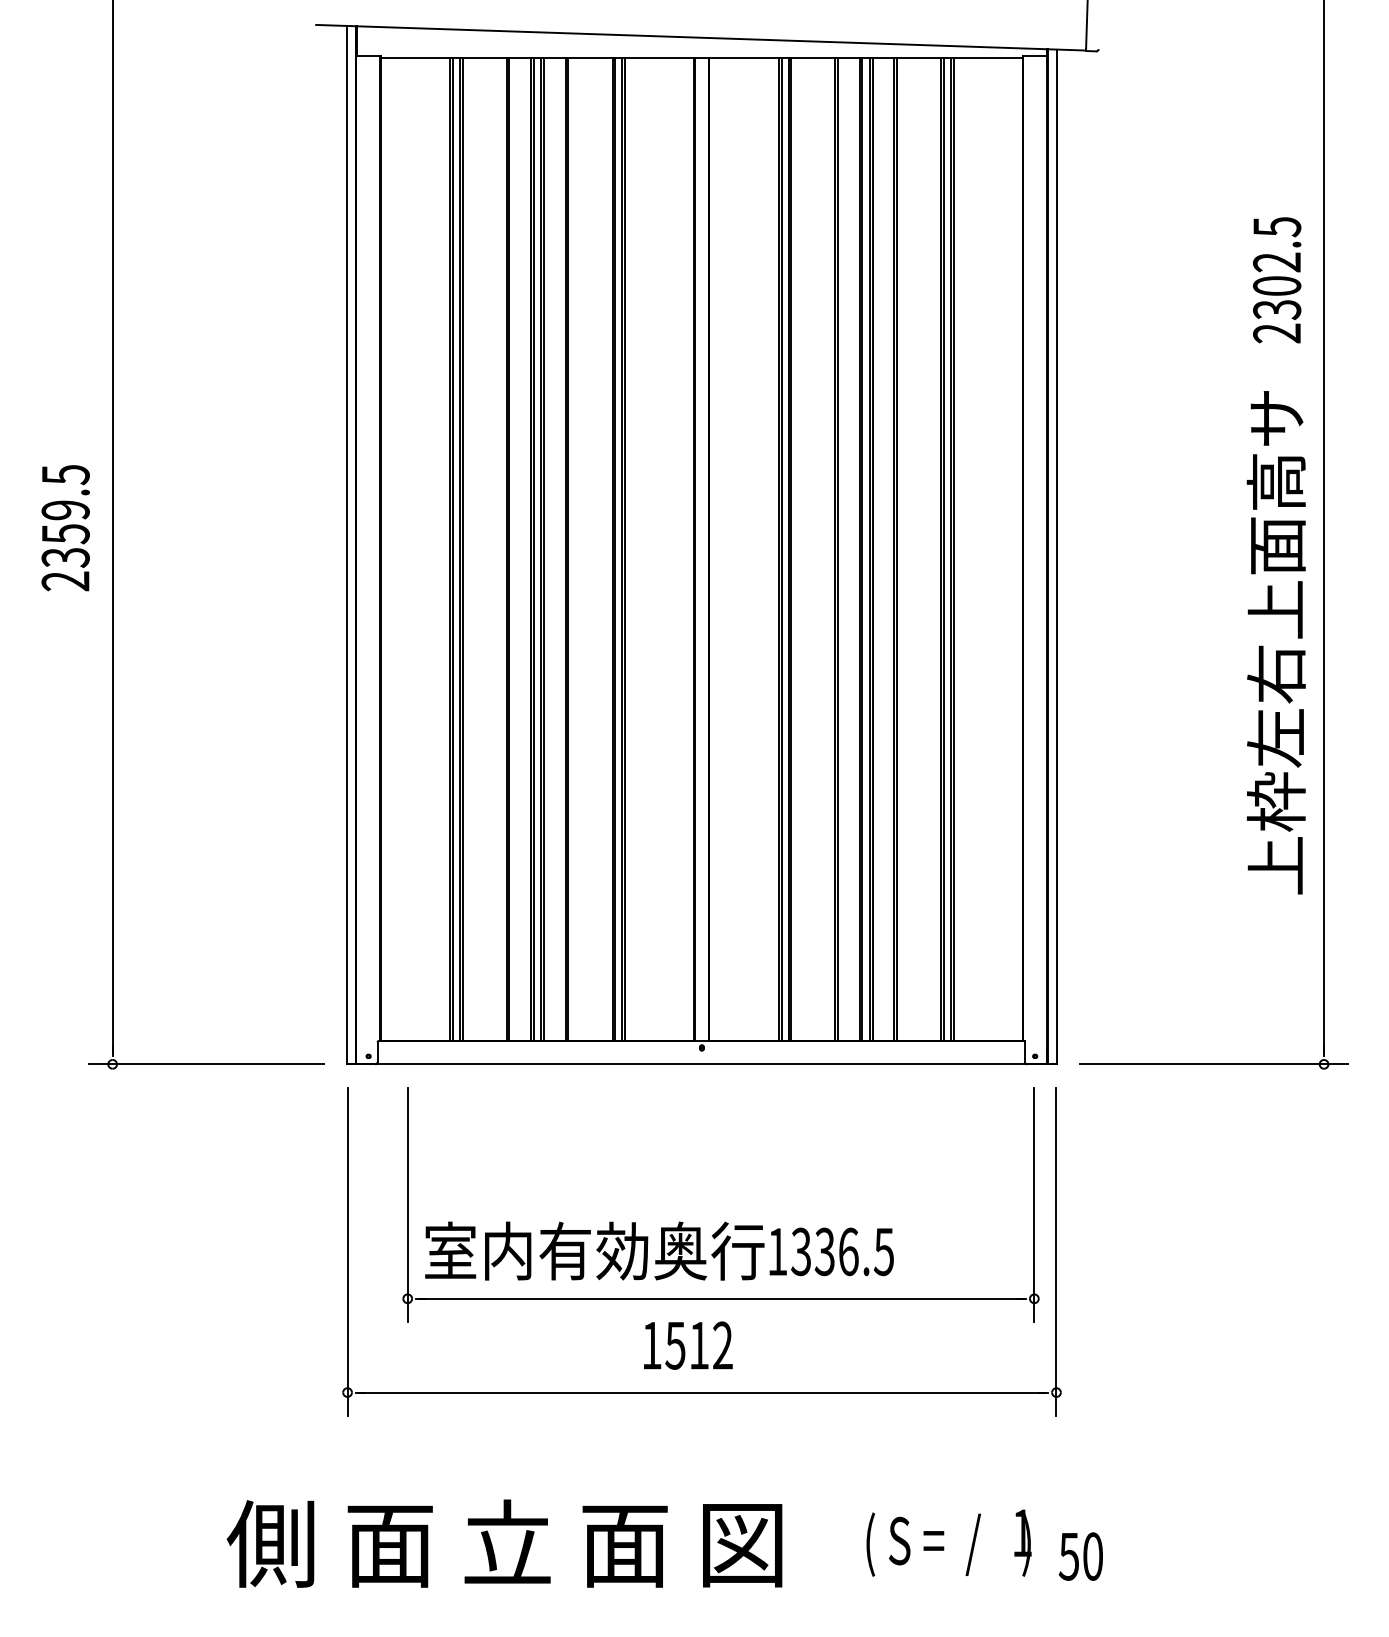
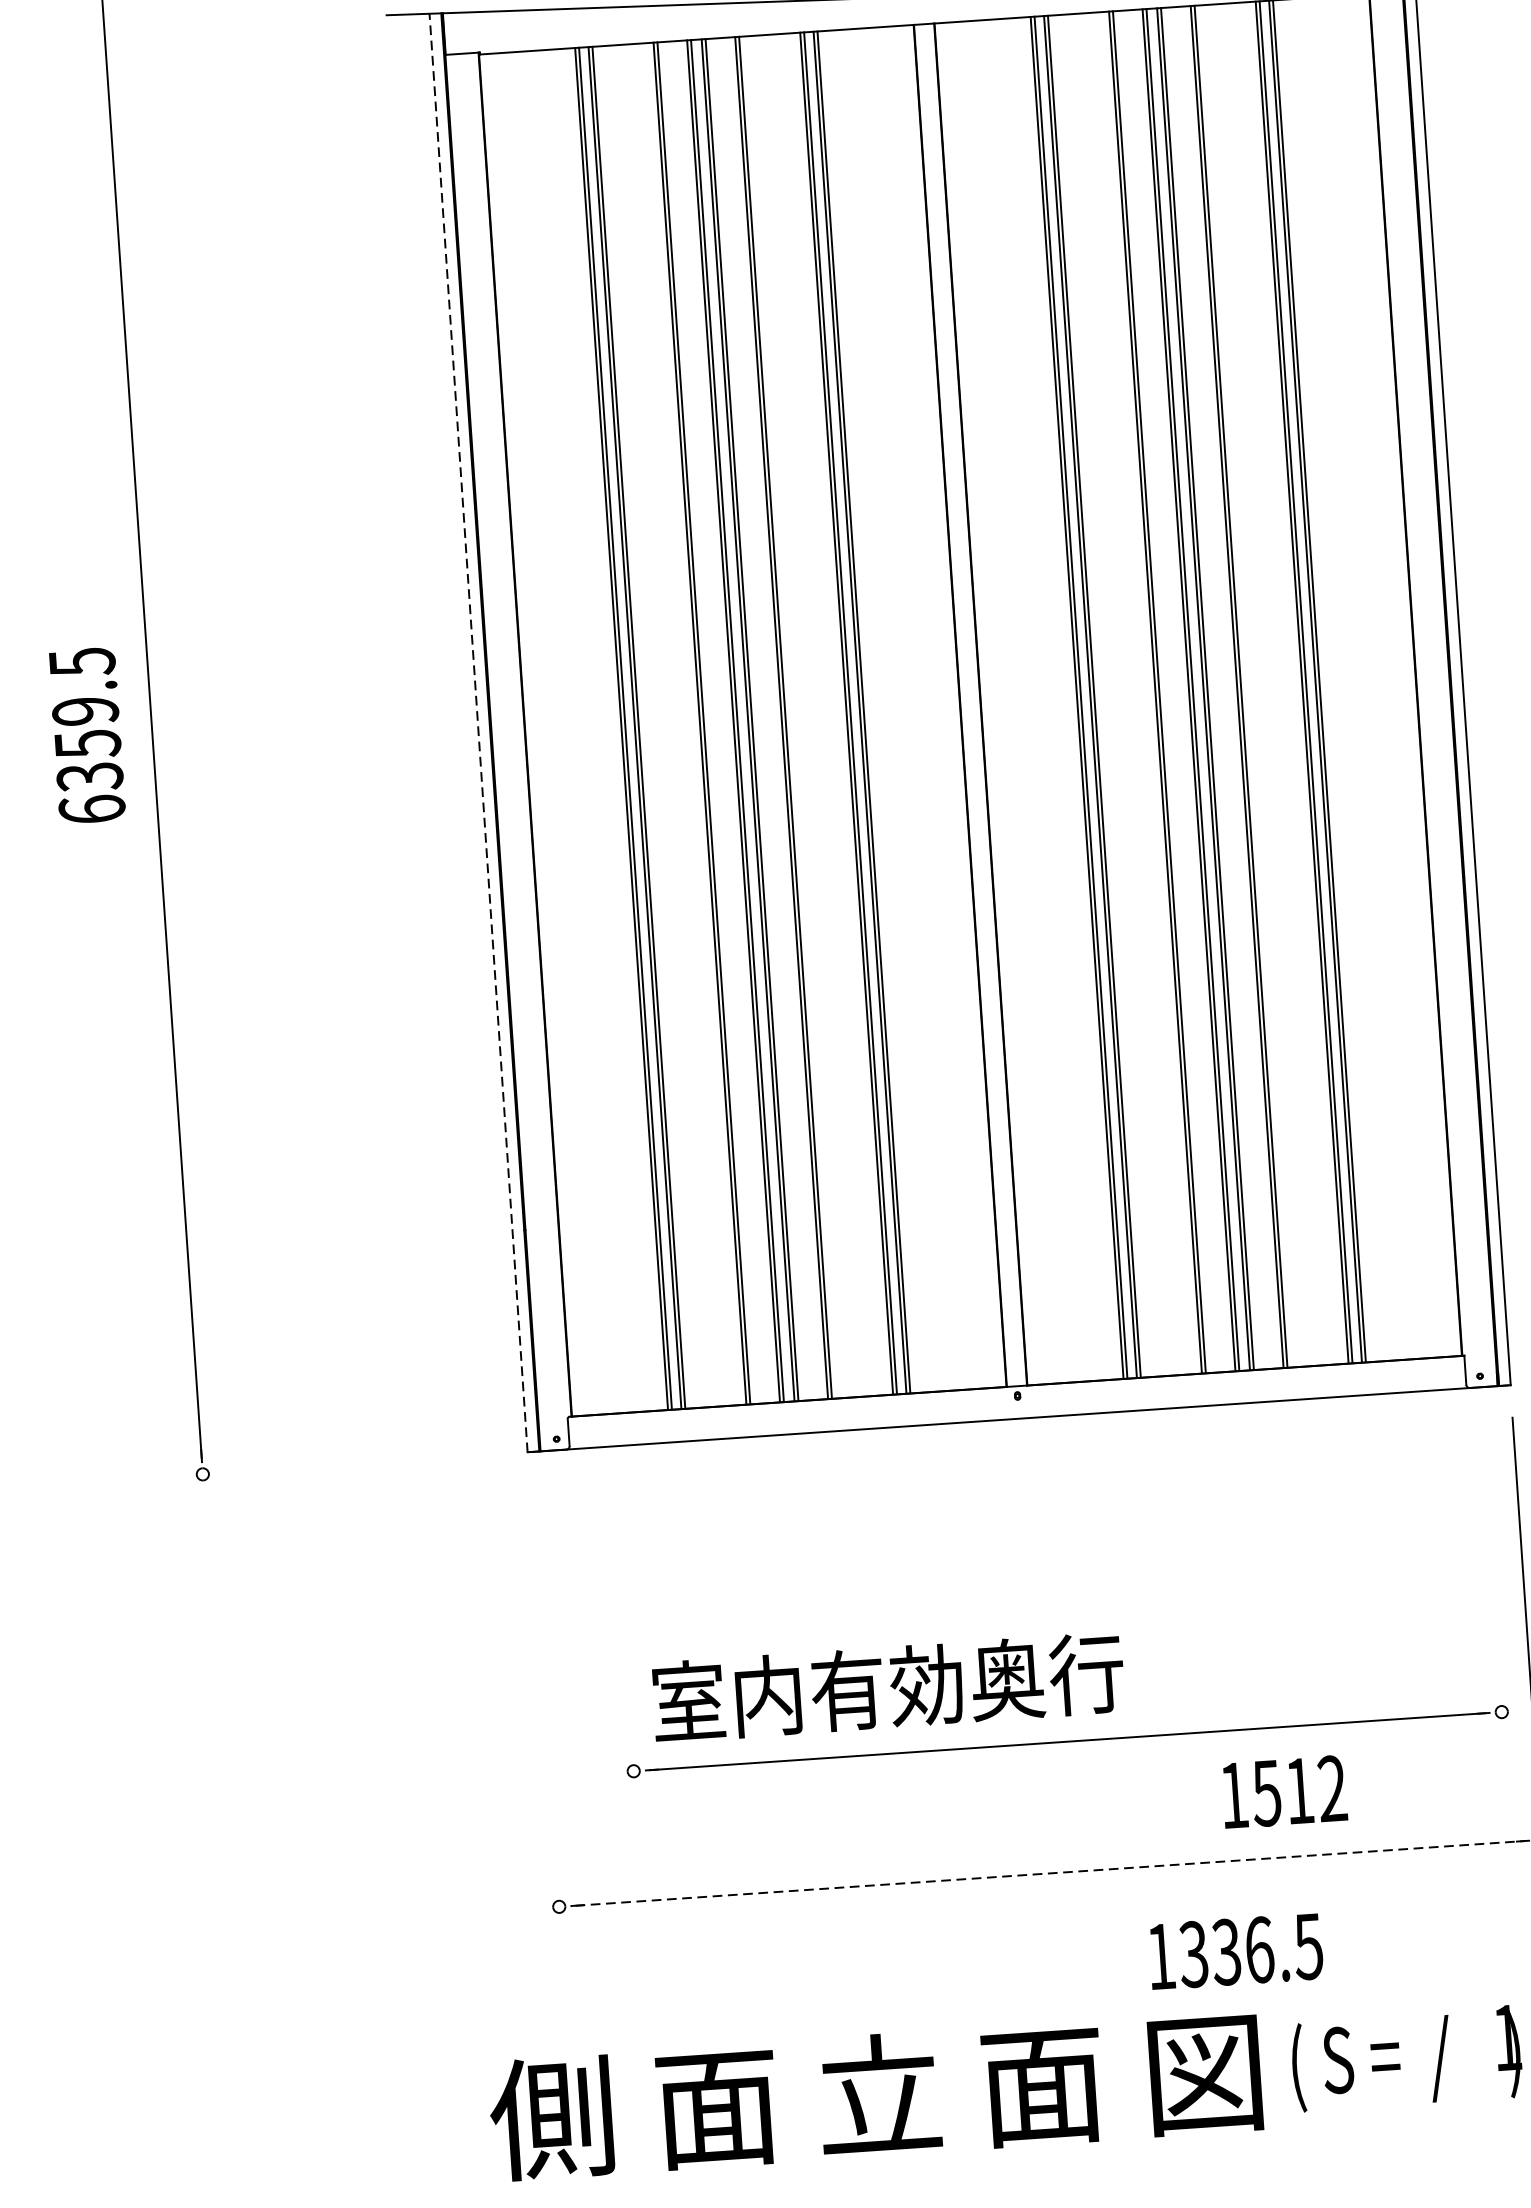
line: (347, 544) -> (479, 732), solid -> dashed
text: (65, 581) -> (91, 809), 2359.5 -> 6359.5
line: (206, 1064) -> (332, 1465), removed
line: (407, 1204) -> (624, 1640), removed
line: (1034, 1204) -> (1493, 1581), removed
line: (347, 1251) -> (545, 1711), removed
text: (831, 1251) -> (1235, 1951), moved
text: (688, 1345) -> (1284, 1791), moved
line: (702, 1392) -> (1050, 1873), solid -> dashed
text: (504, 1543) -> (875, 2095), moved

